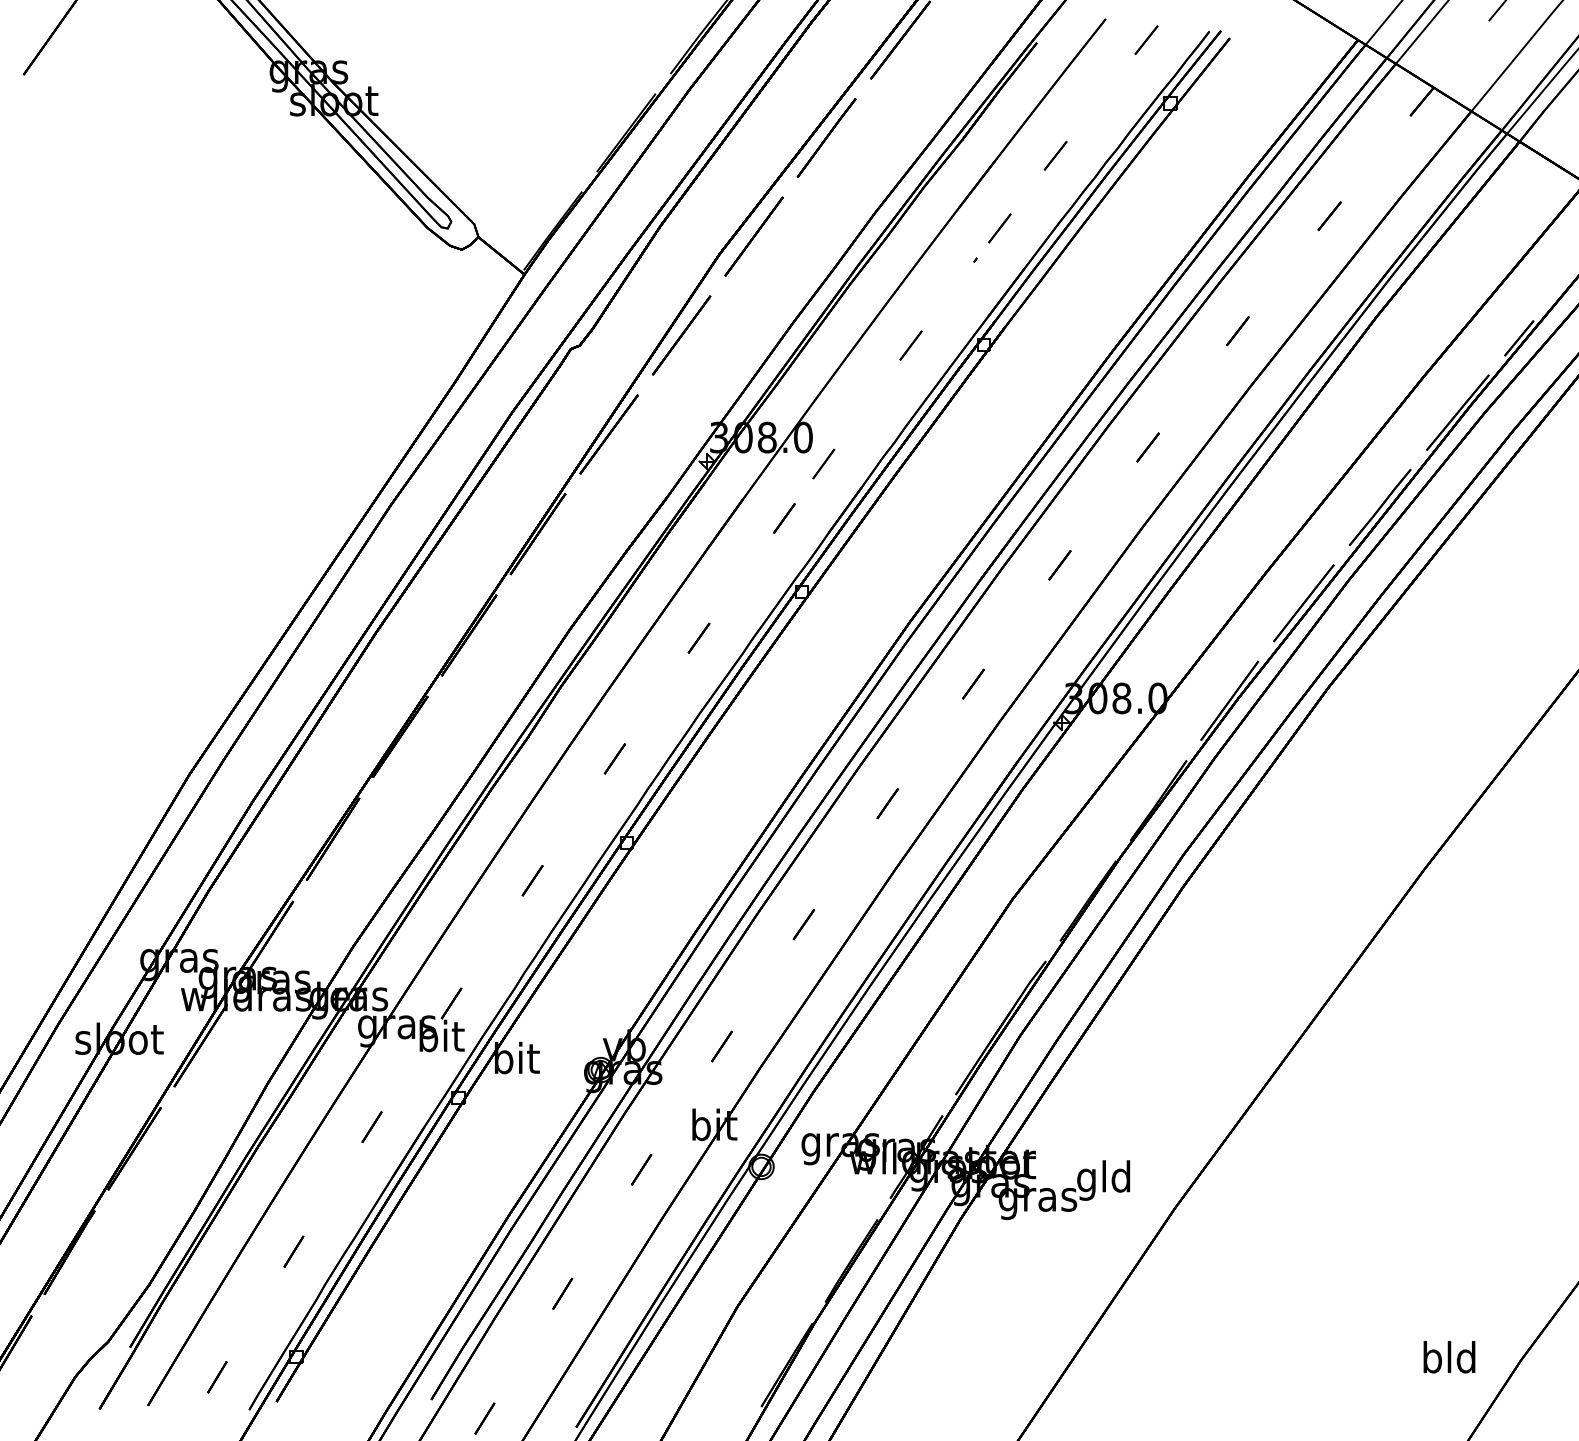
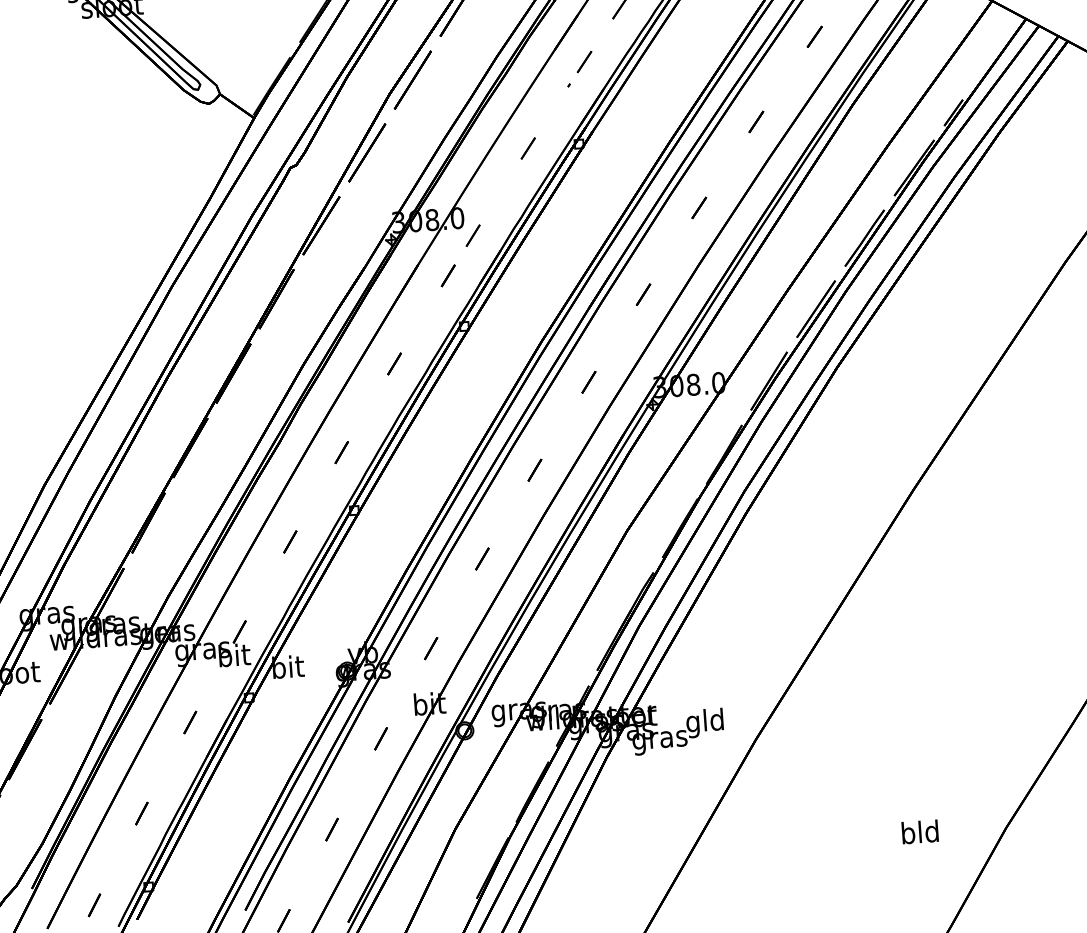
text: (1449, 1357) -> (920, 832), moved

